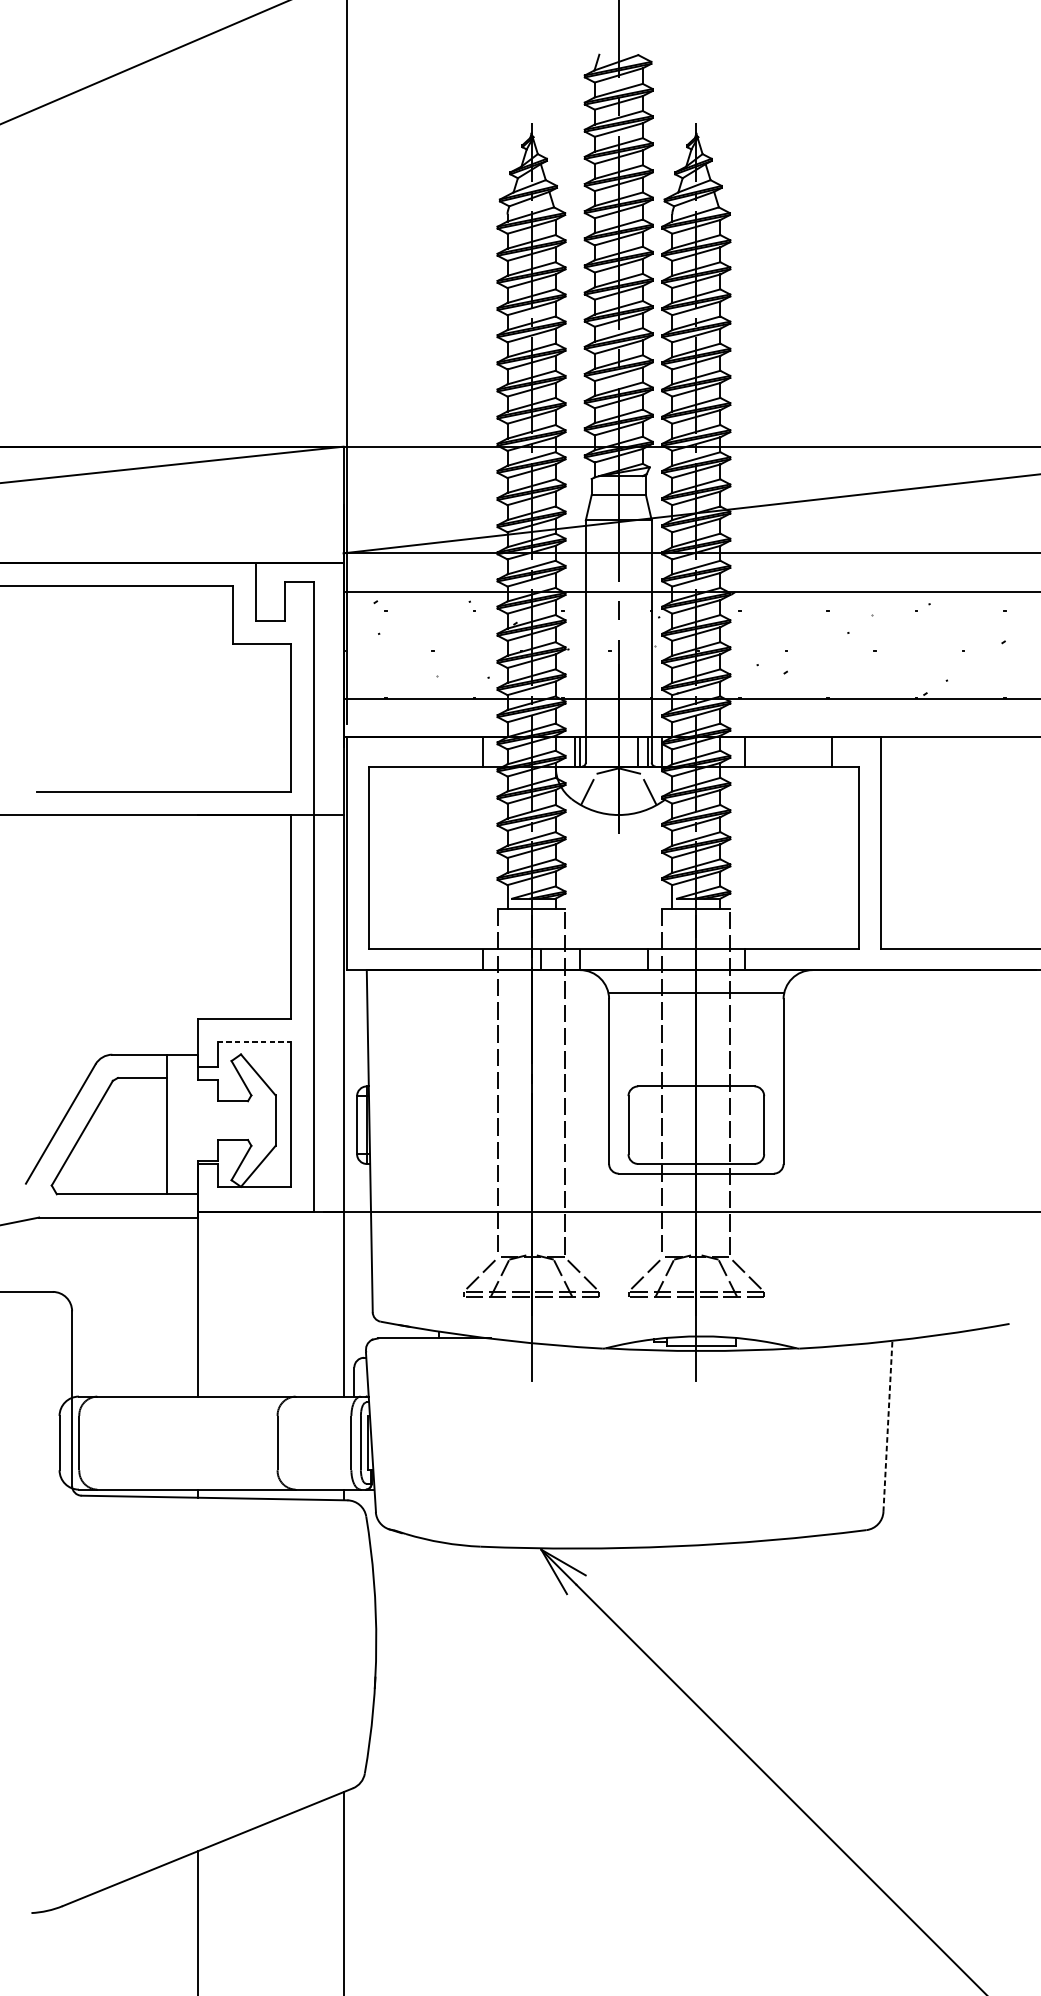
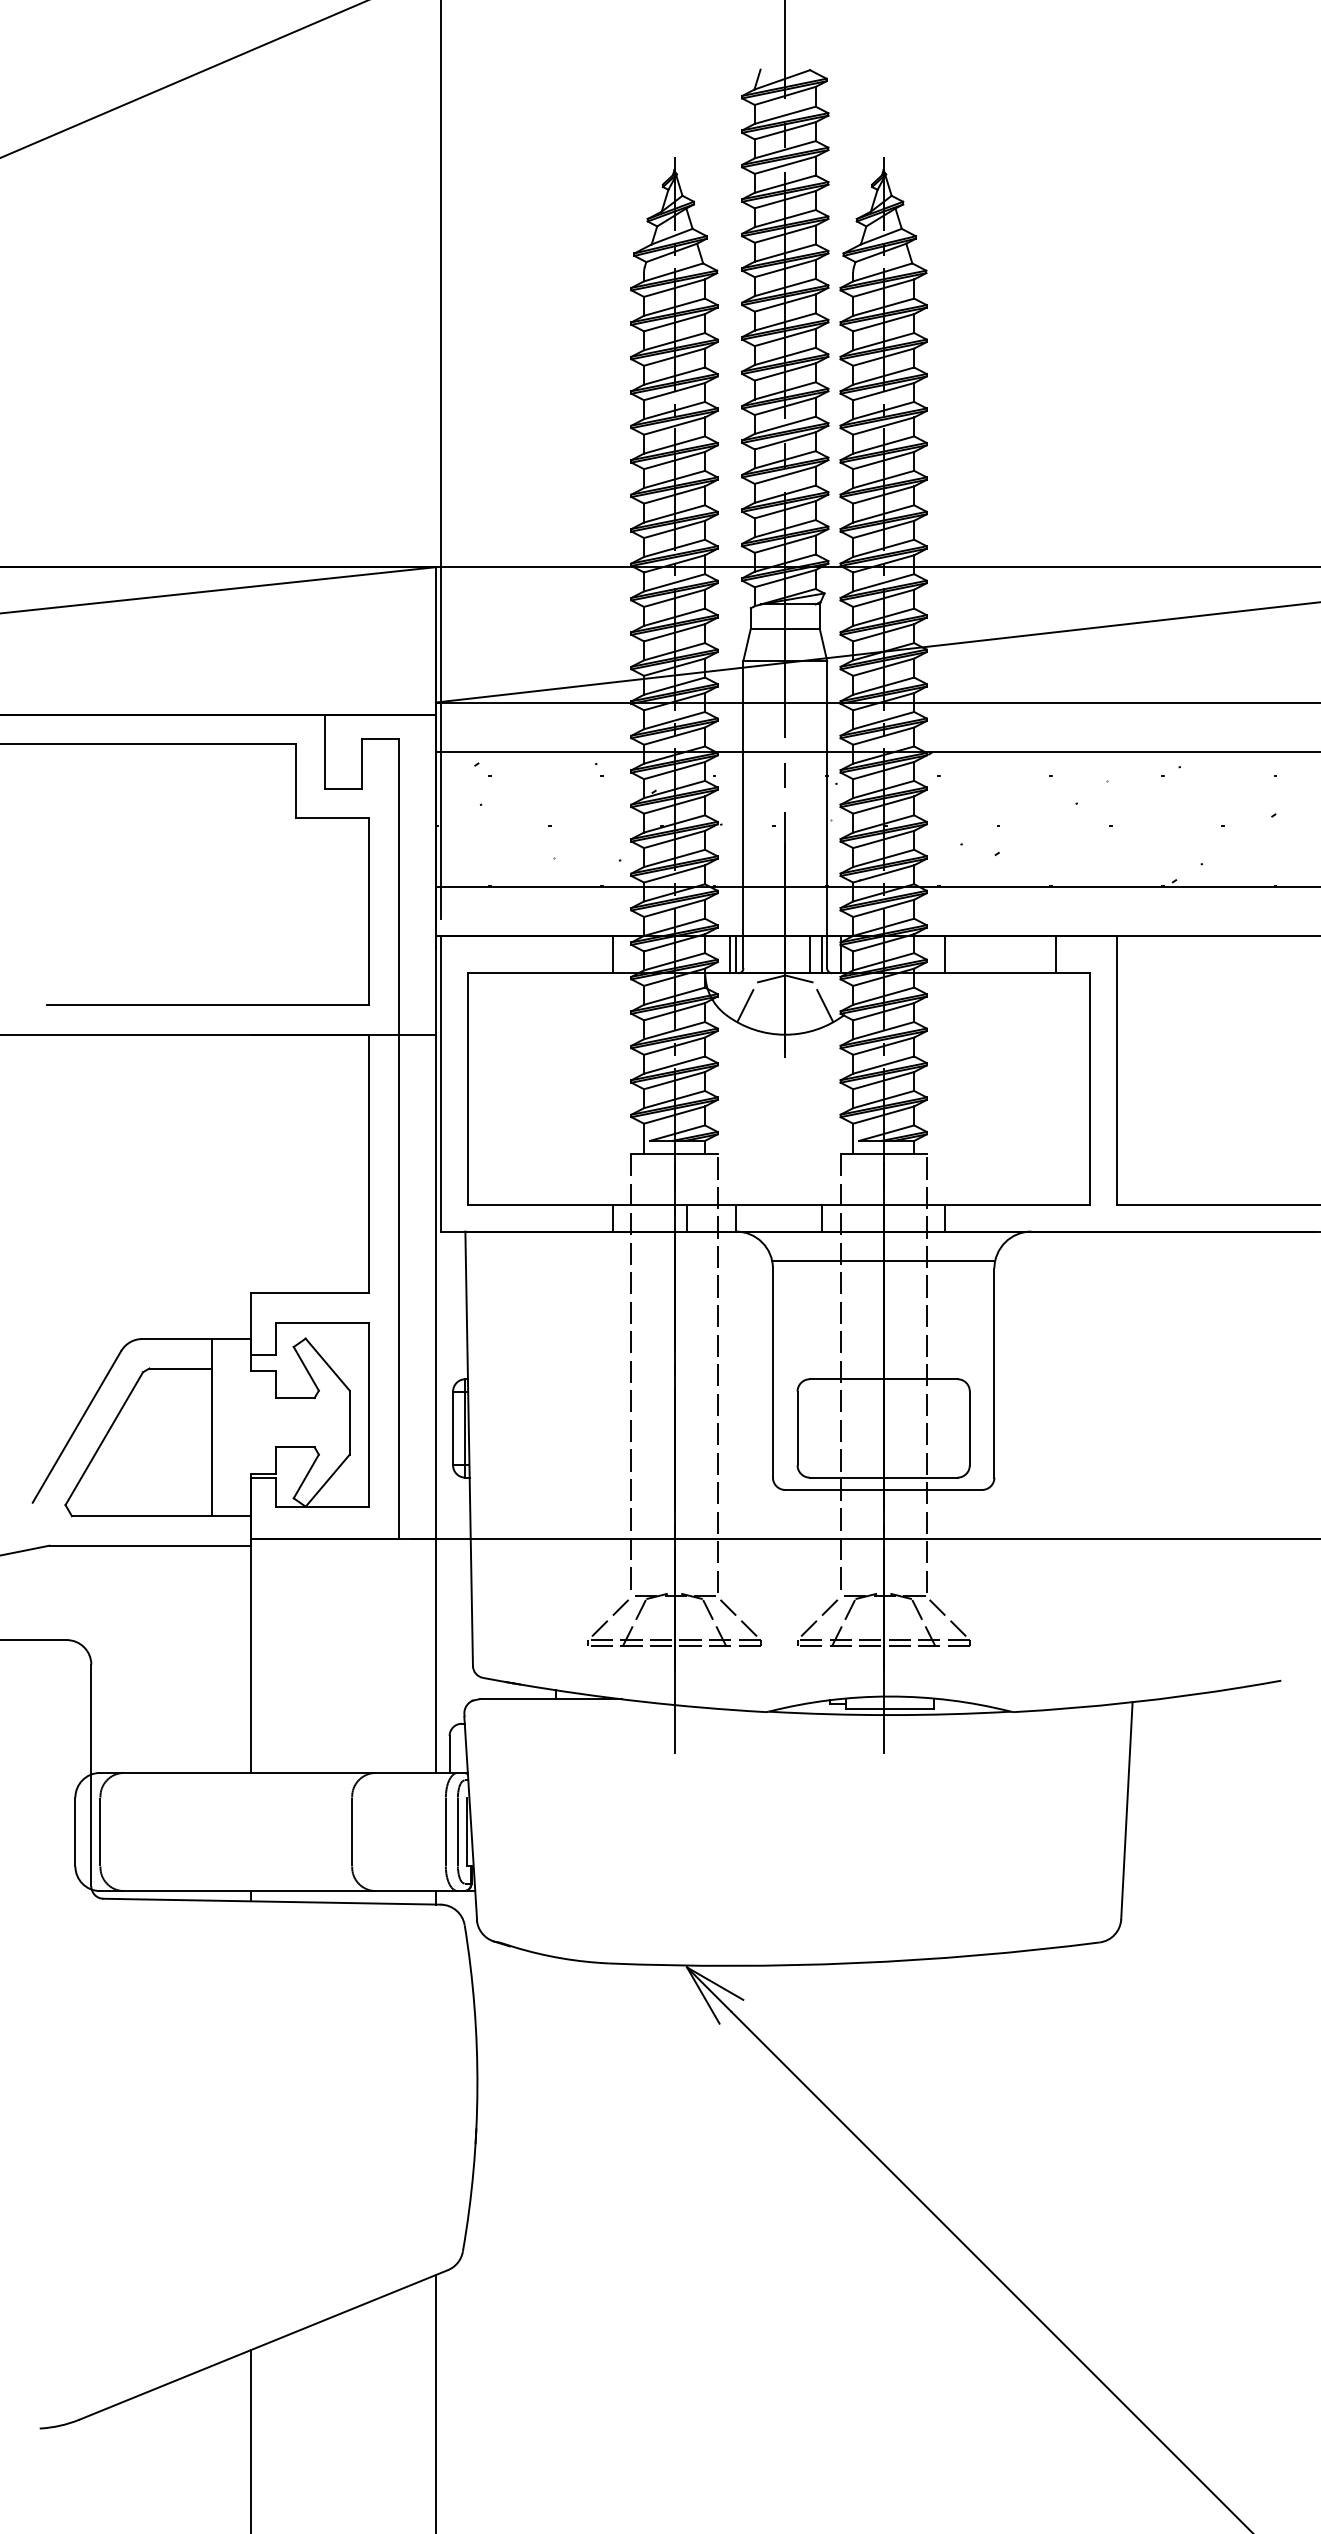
line: (254, 1041) -> (322, 1322), dashed -> solid
line: (887, 1426) -> (1126, 1810), dashed -> solid

